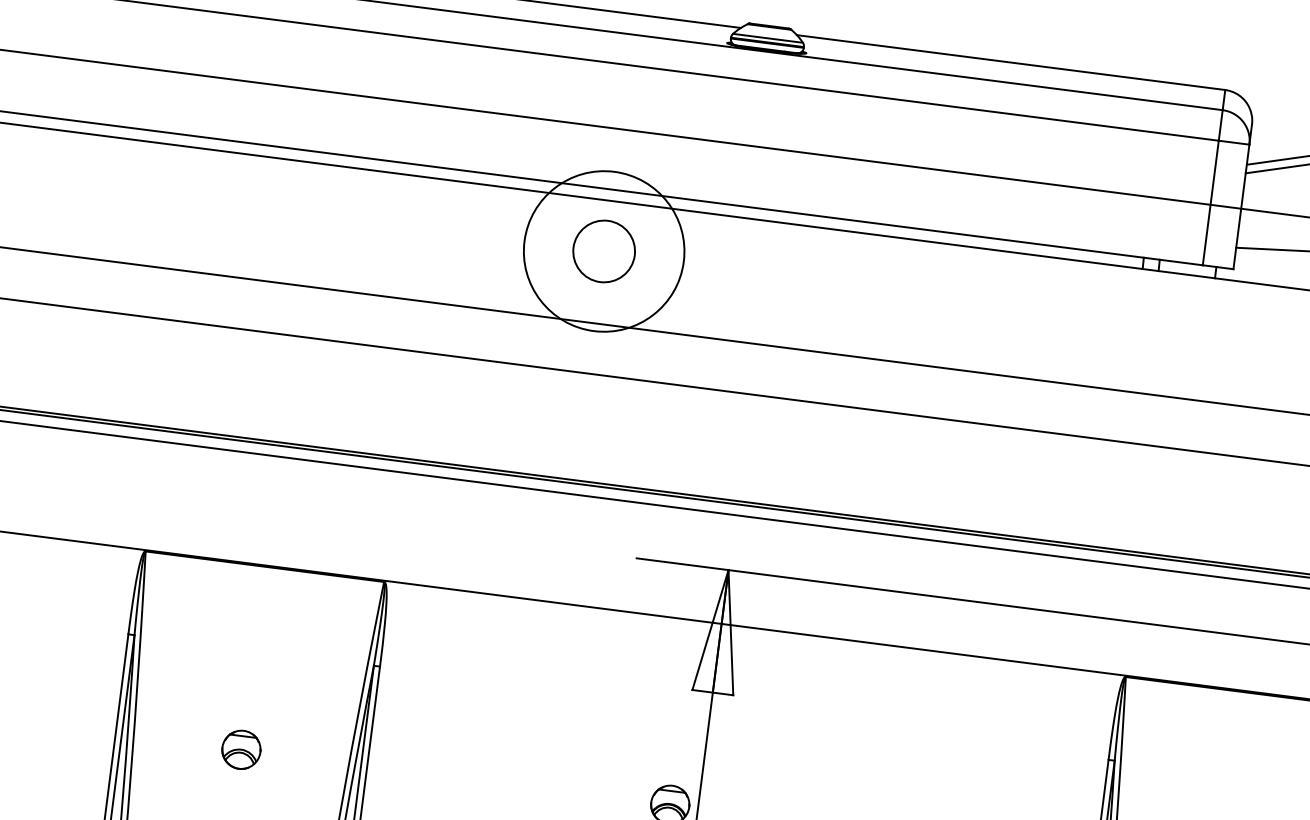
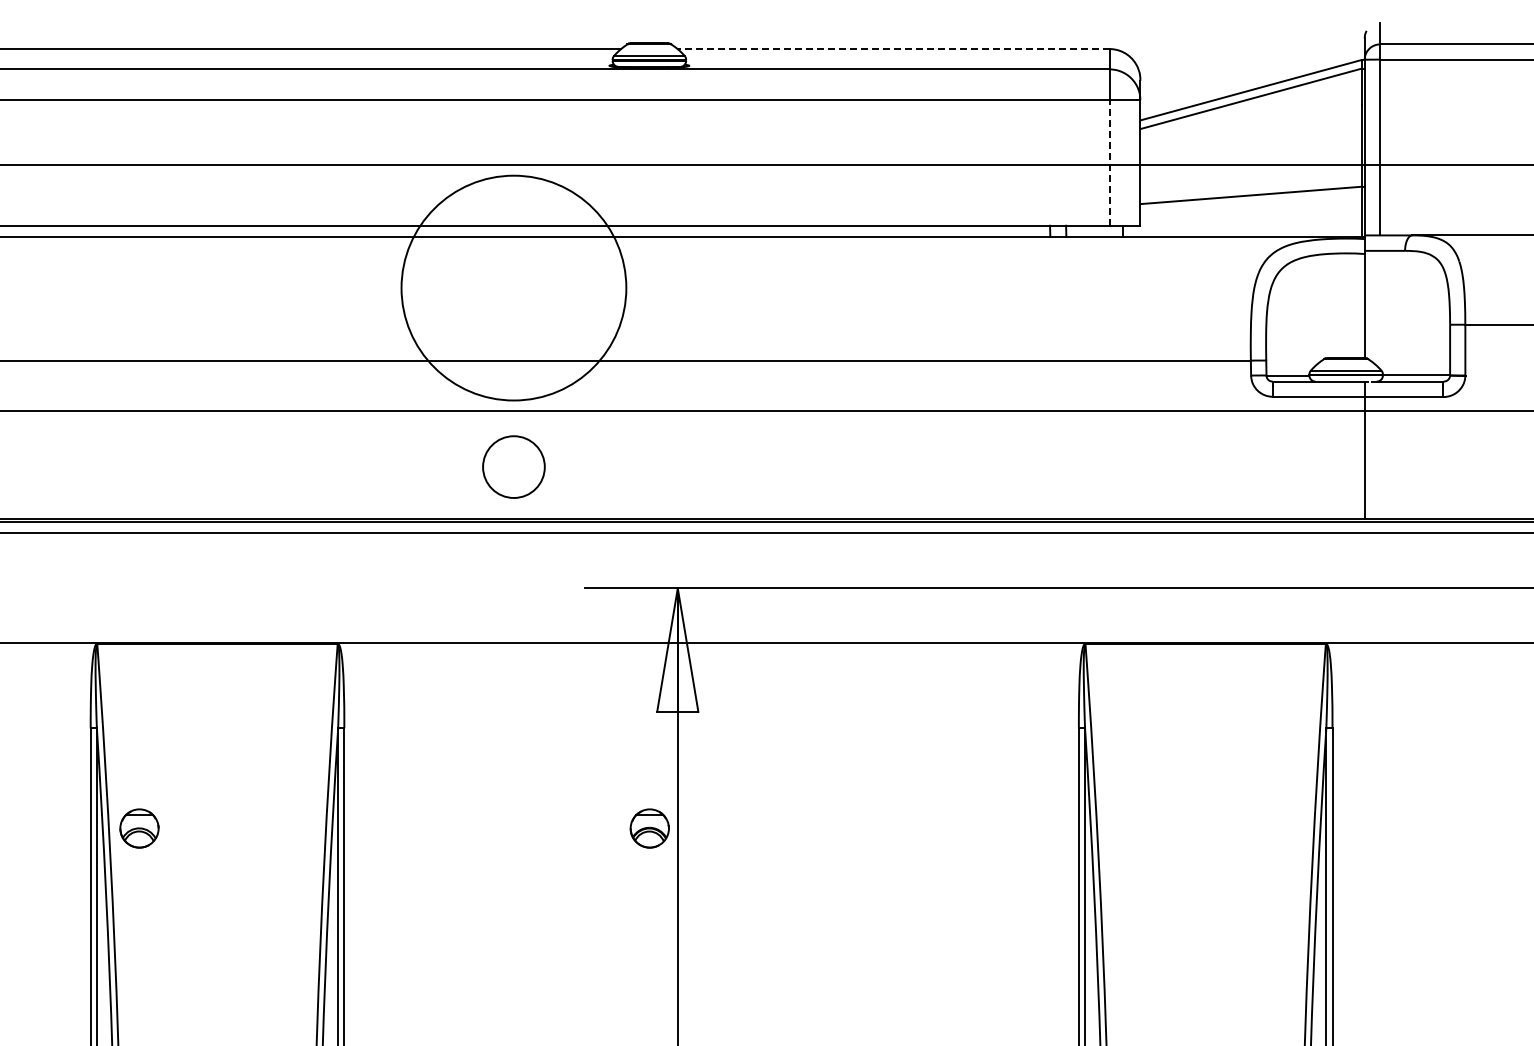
line: (1010, 63) -> (893, 49), solid -> dashed
line: (1210, 202) -> (1109, 162), solid -> dashed
circle: (603, 250) -> (513, 287), size x1.4
circle: (603, 250) -> (513, 466), moved
part: (241, 749) -> (139, 828), moved

